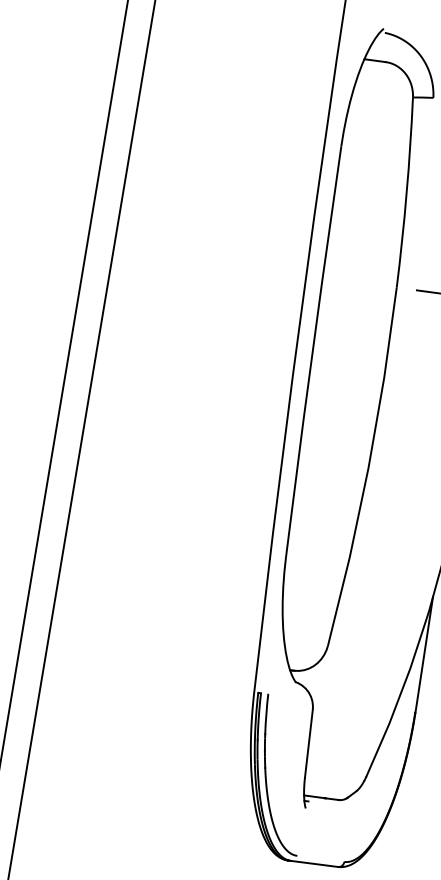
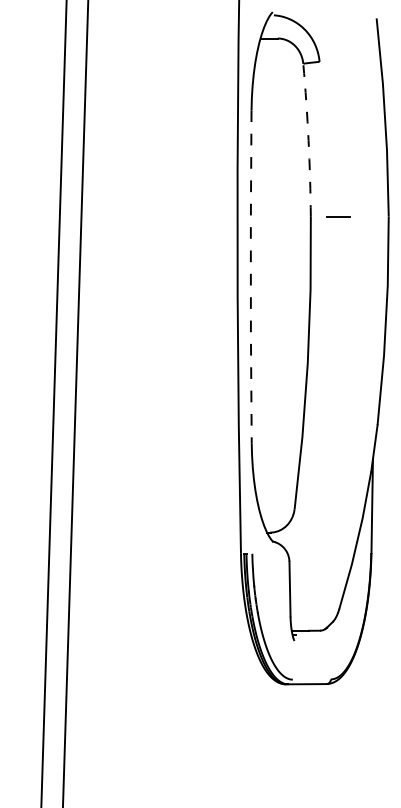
arc: (406, 193) -> (308, 140), solid -> dashed
line: (312, 352) -> (250, 277), solid -> dashed

